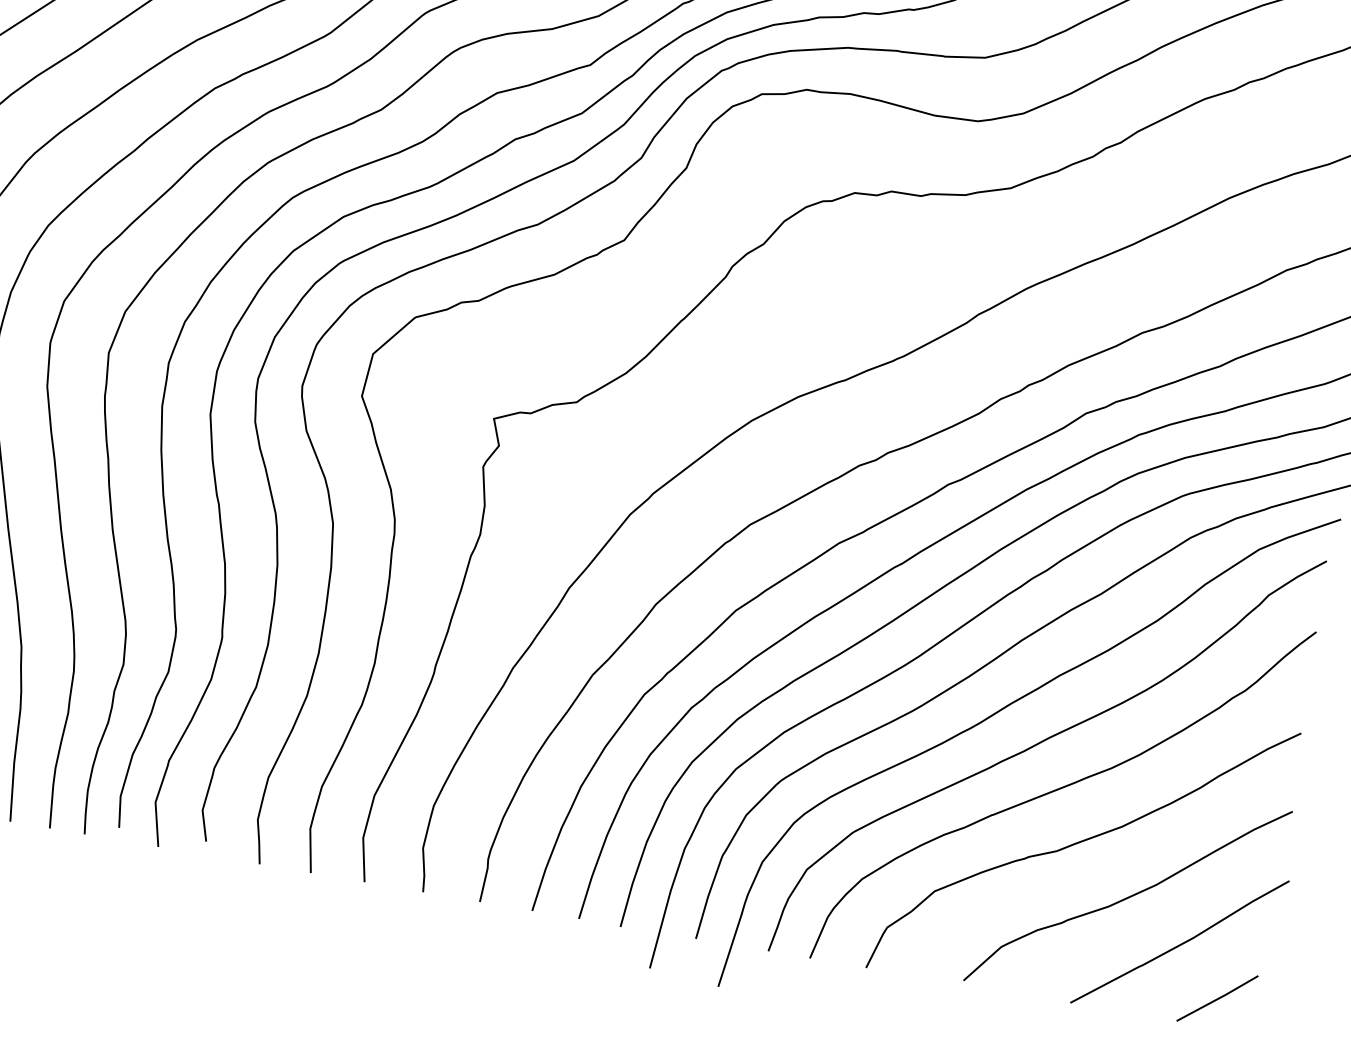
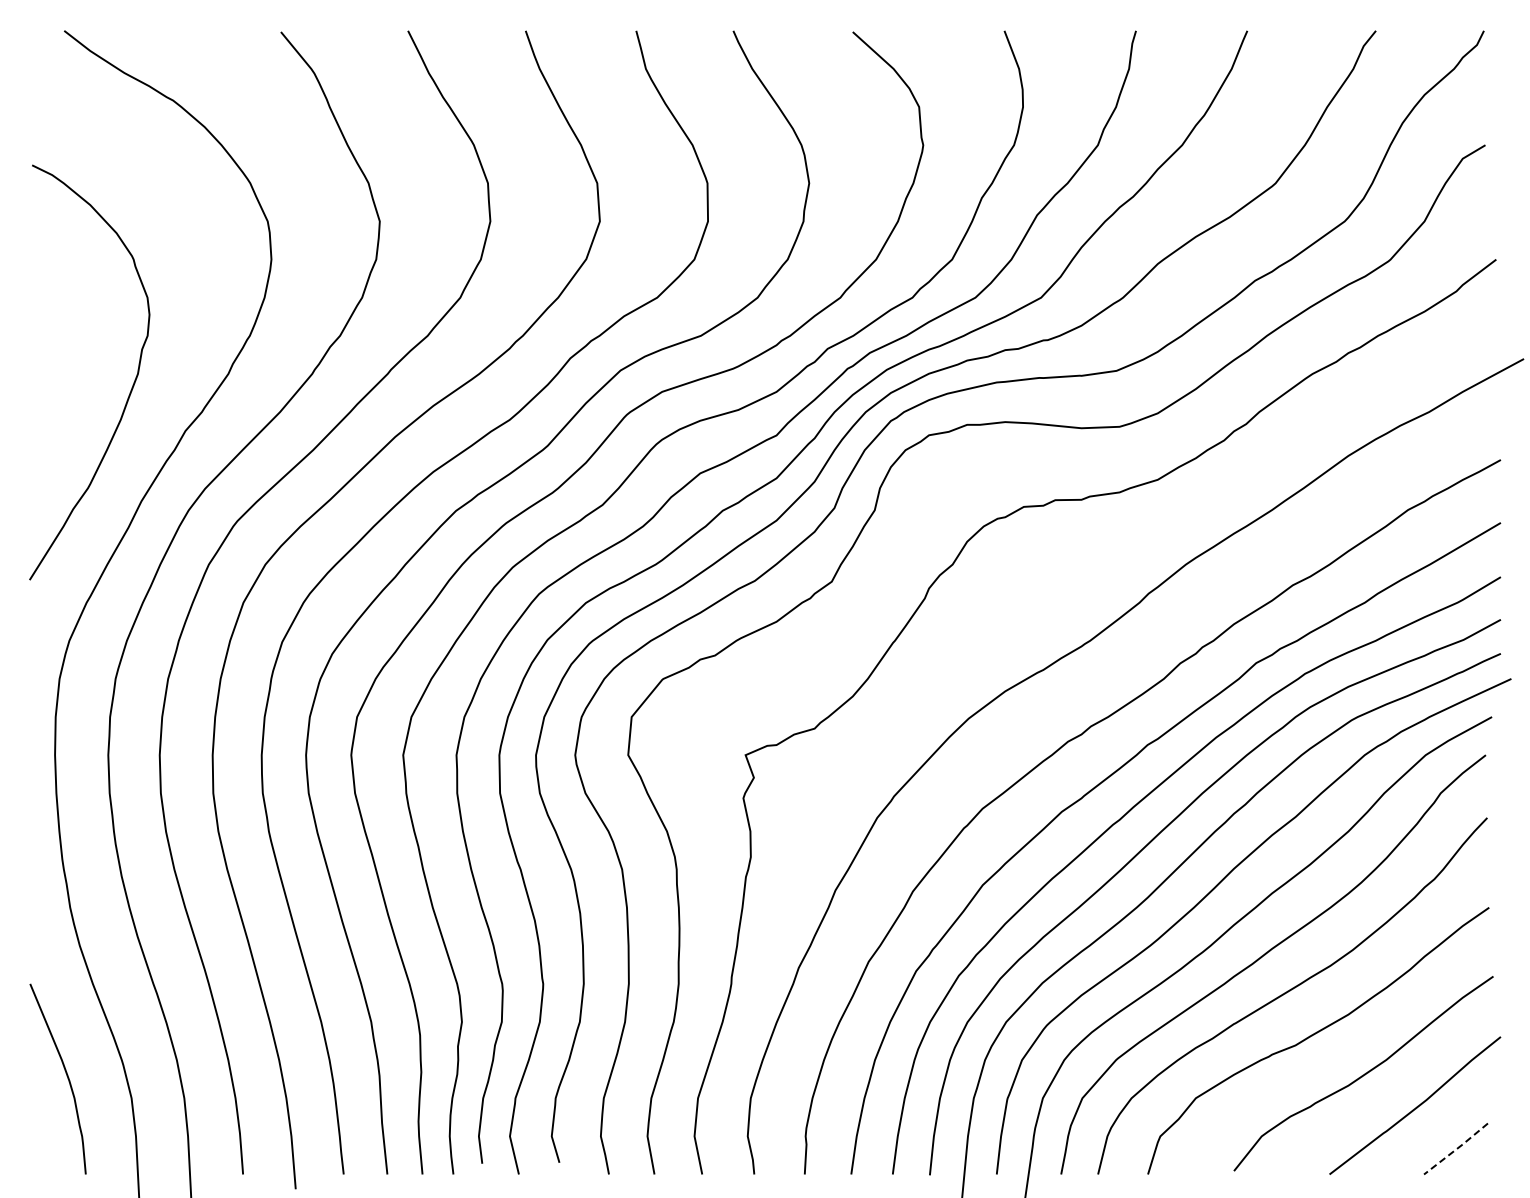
line: (1217, 999) -> (1456, 1149), solid -> dashed

